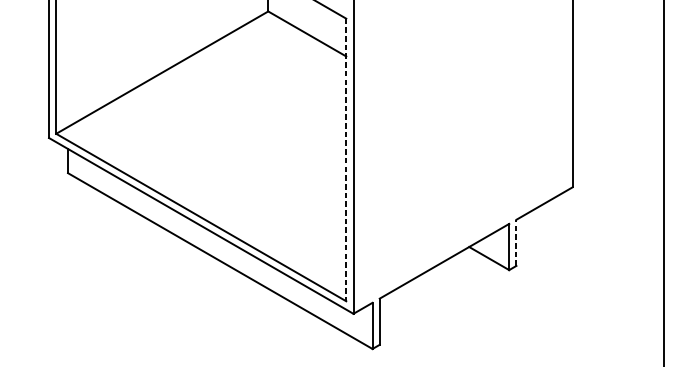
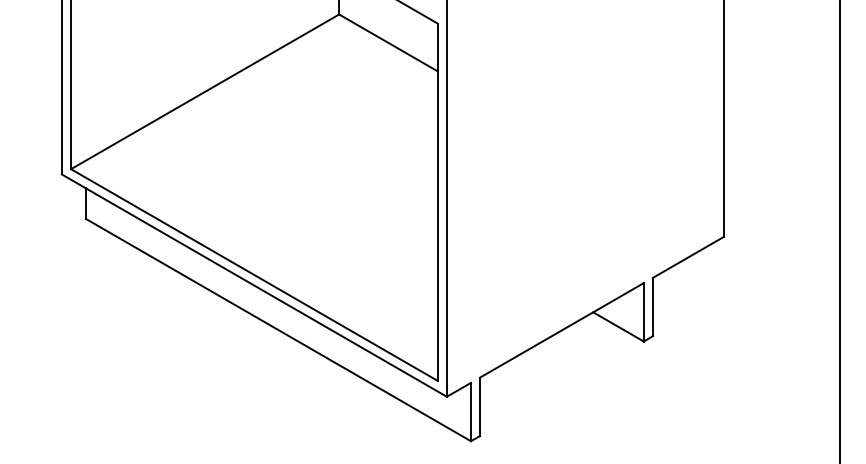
line: (346, 160) -> (437, 202), dashed -> solid
line: (516, 242) -> (652, 306), dashed -> solid

